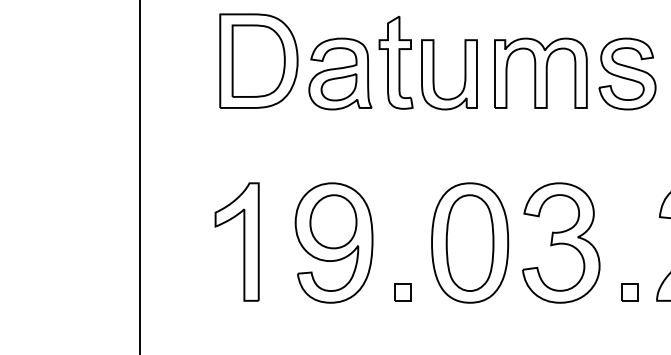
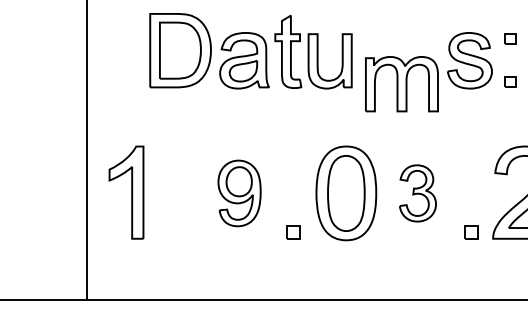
part: (540, 73) -> (401, 84), moved
part: (237, 241) -> (126, 192), moved
part: (333, 243) -> (239, 193), size x0.7
part: (560, 243) -> (417, 193), size x0.6

